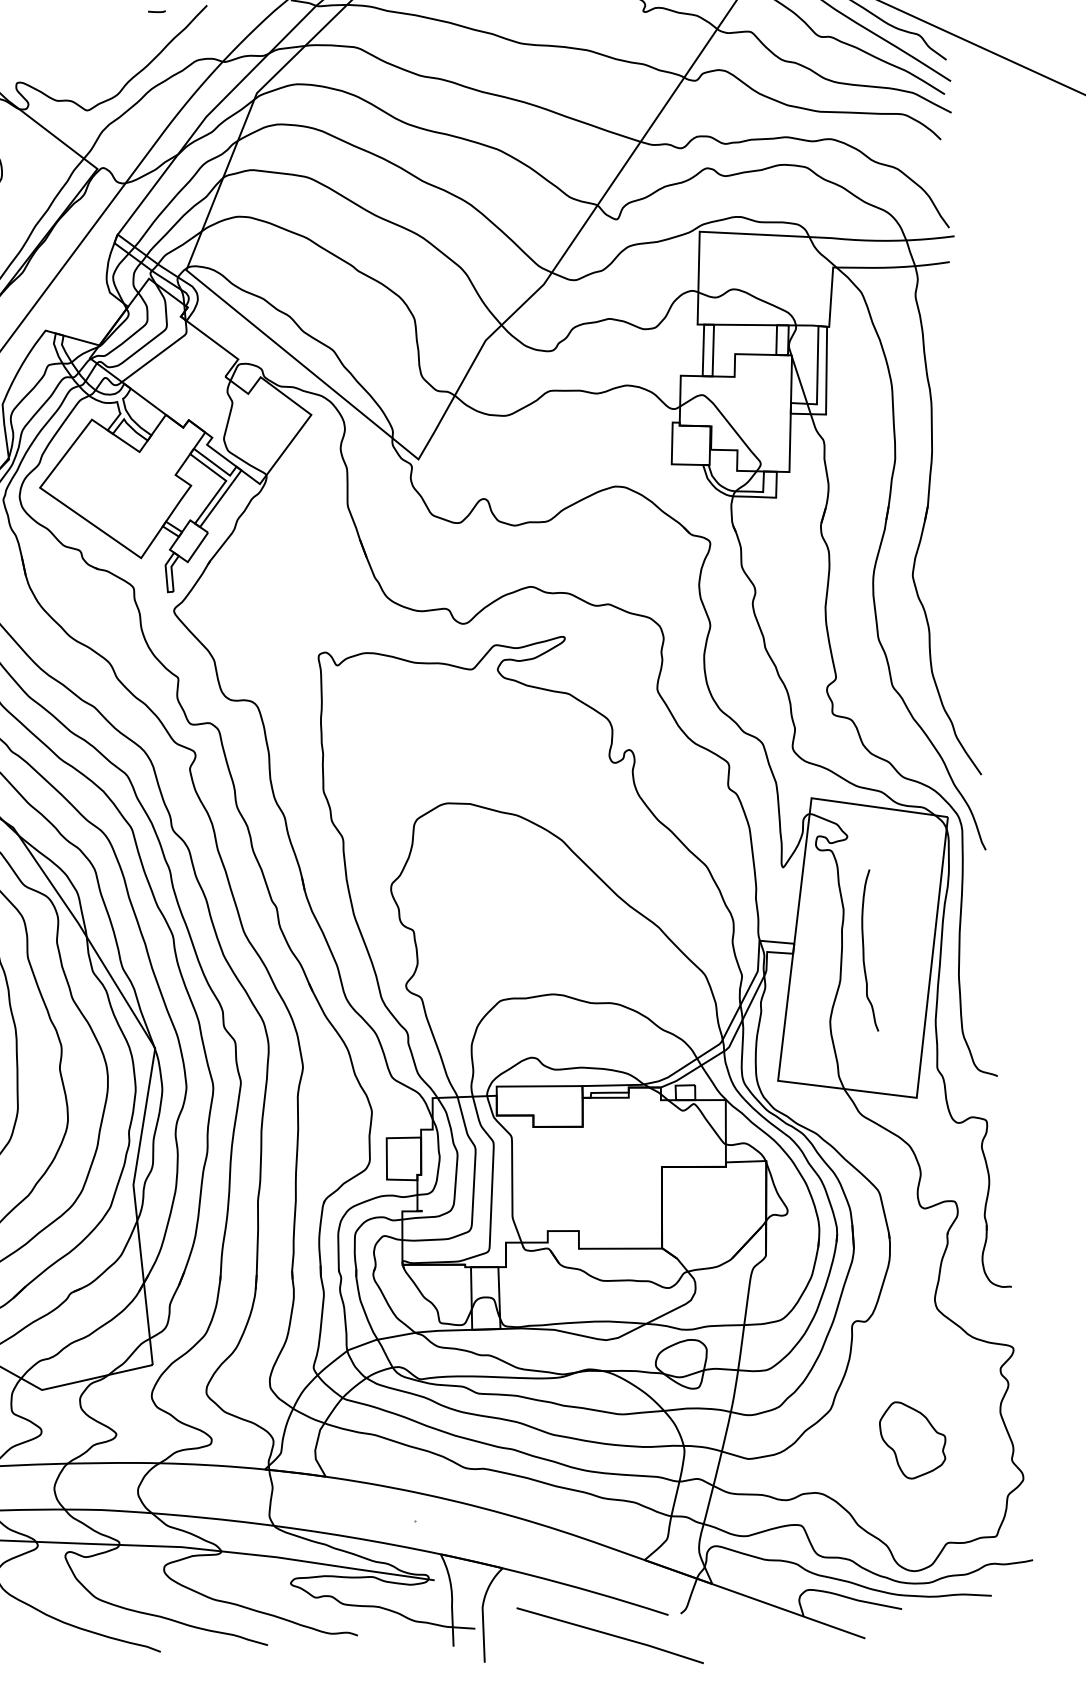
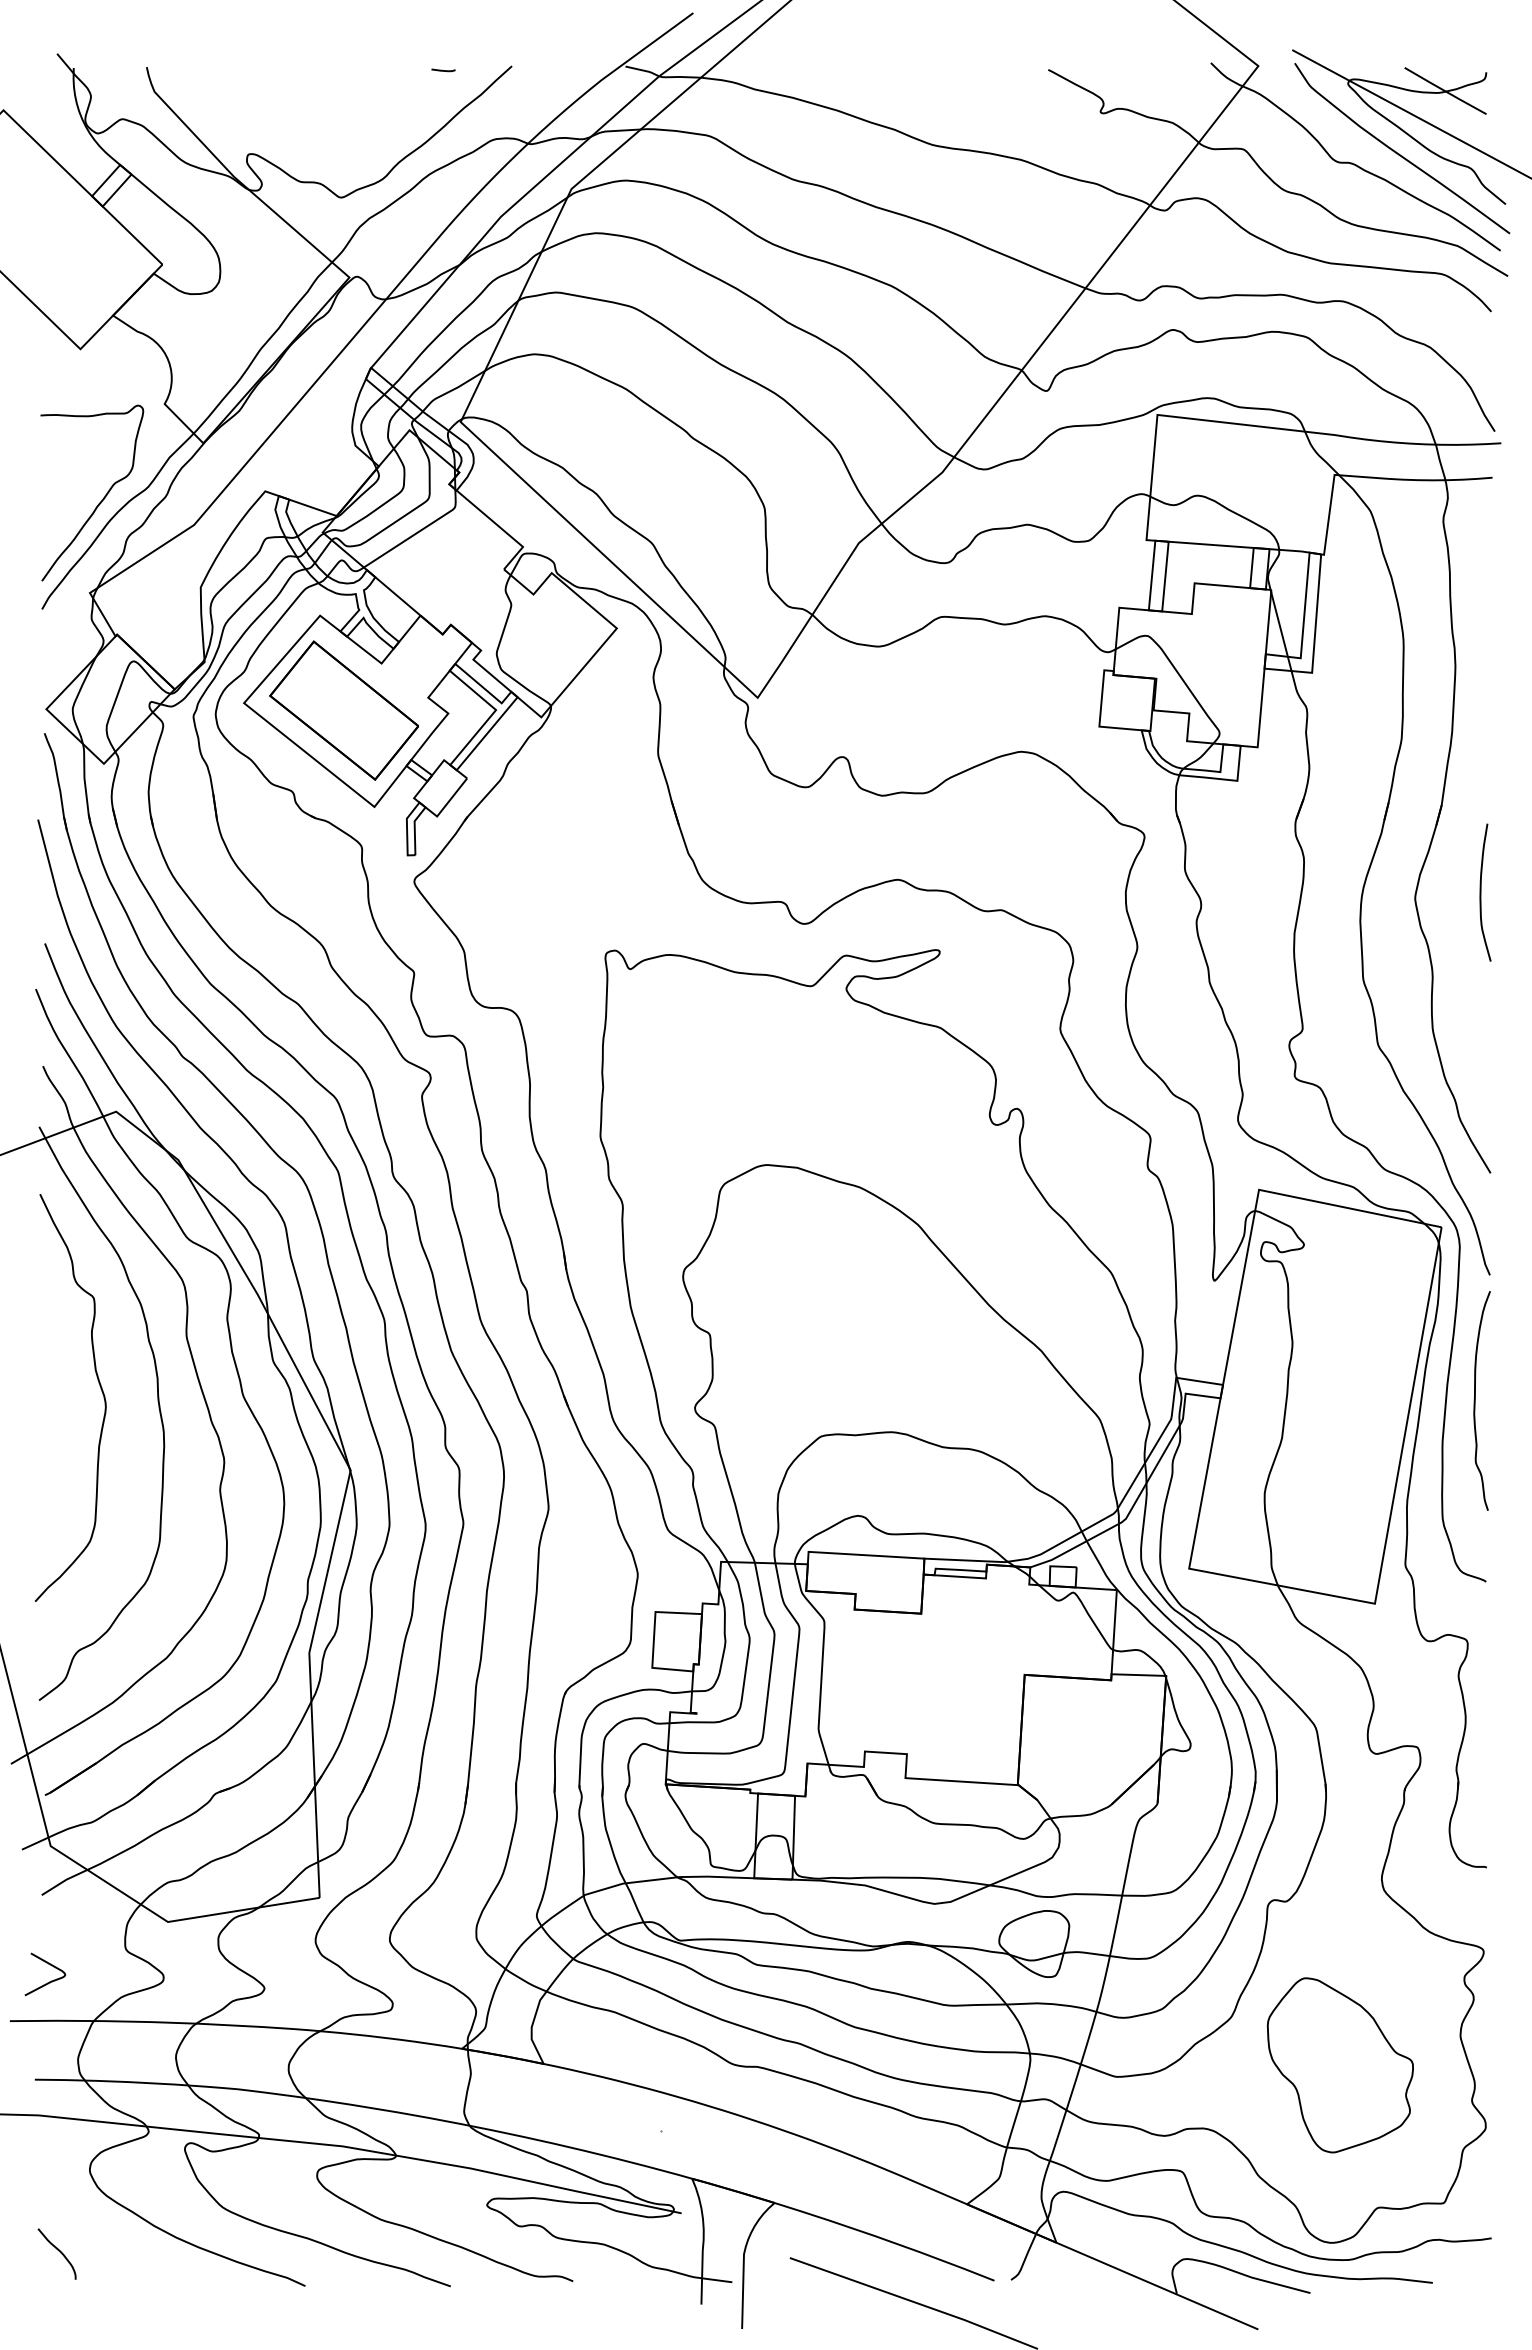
part: (113, 488) -> (343, 710), added
curve: (961, 568) -> (1481, 892), added
curve: (863, 950) -> (1475, 1400), moved
part: (912, 1439) -> (1339, 2065), size x1.67

